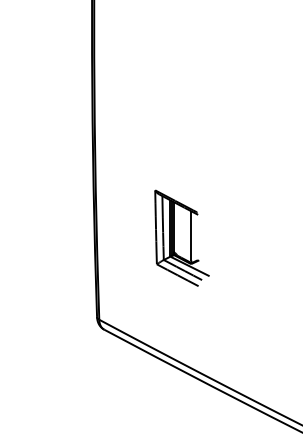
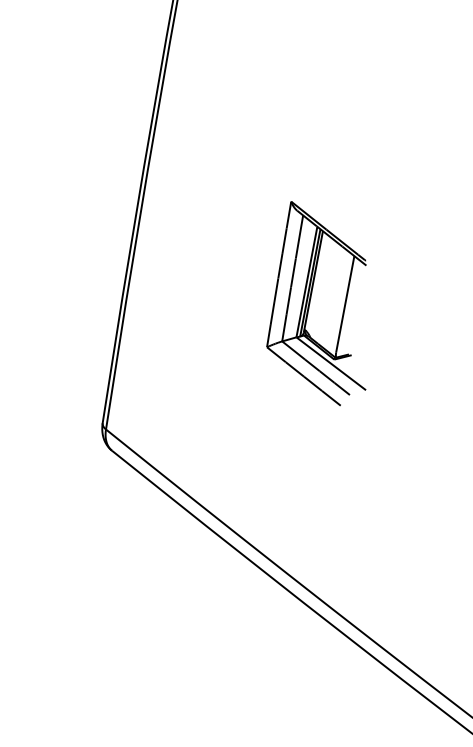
part: (181, 237) -> (325, 303), moved

